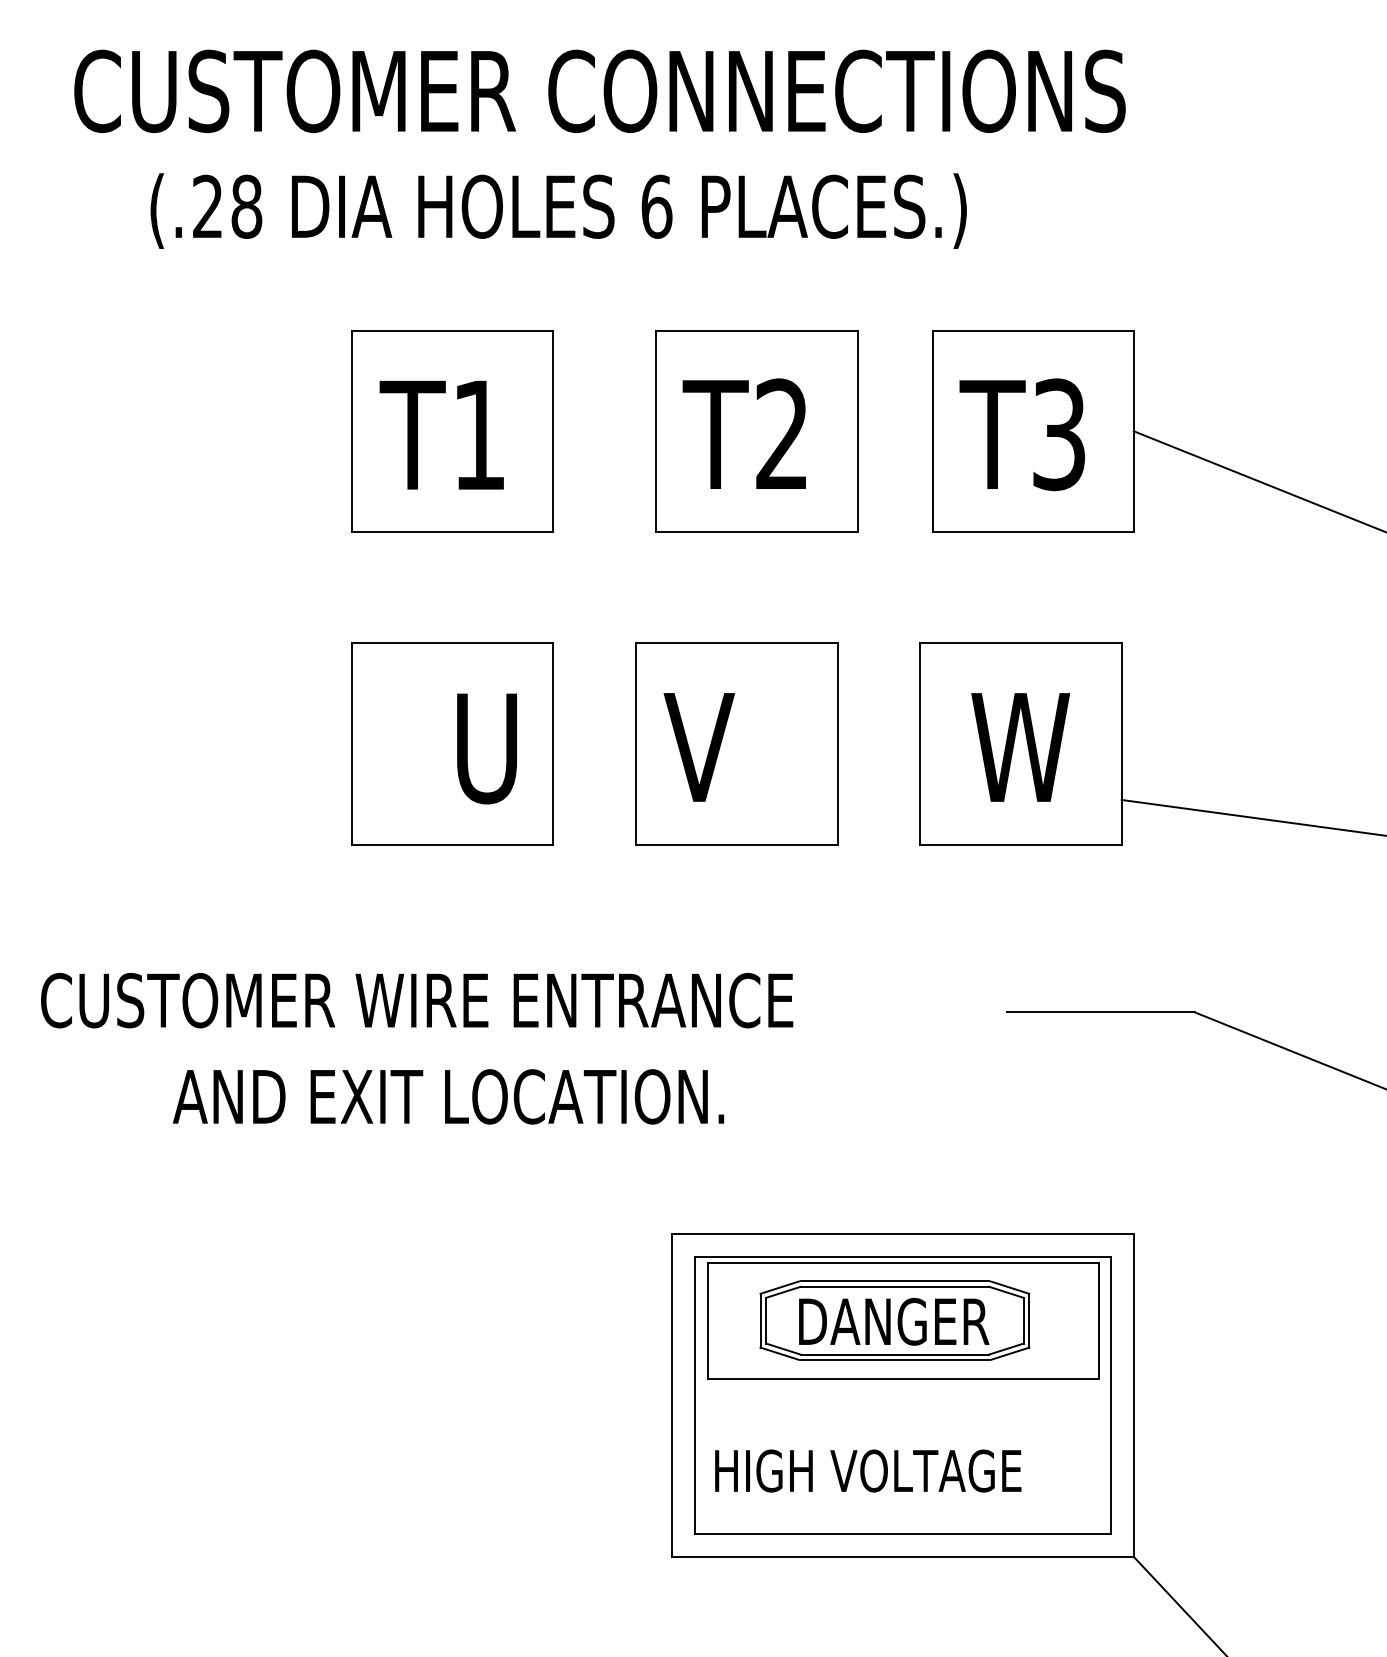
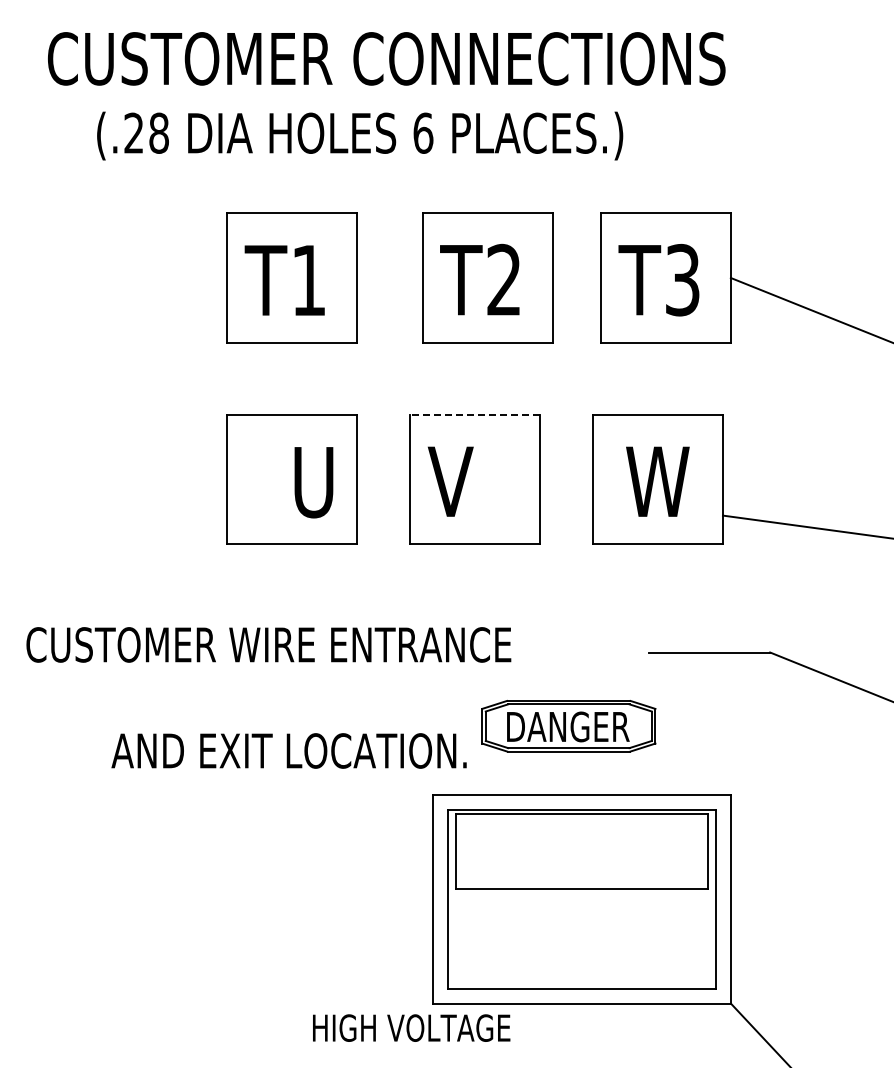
line: (736, 643) -> (474, 414), solid -> dashed
text: (447, 1096) -> (288, 750), moved
part: (894, 1321) -> (568, 726), moved
text: (868, 1470) -> (411, 1027), moved

